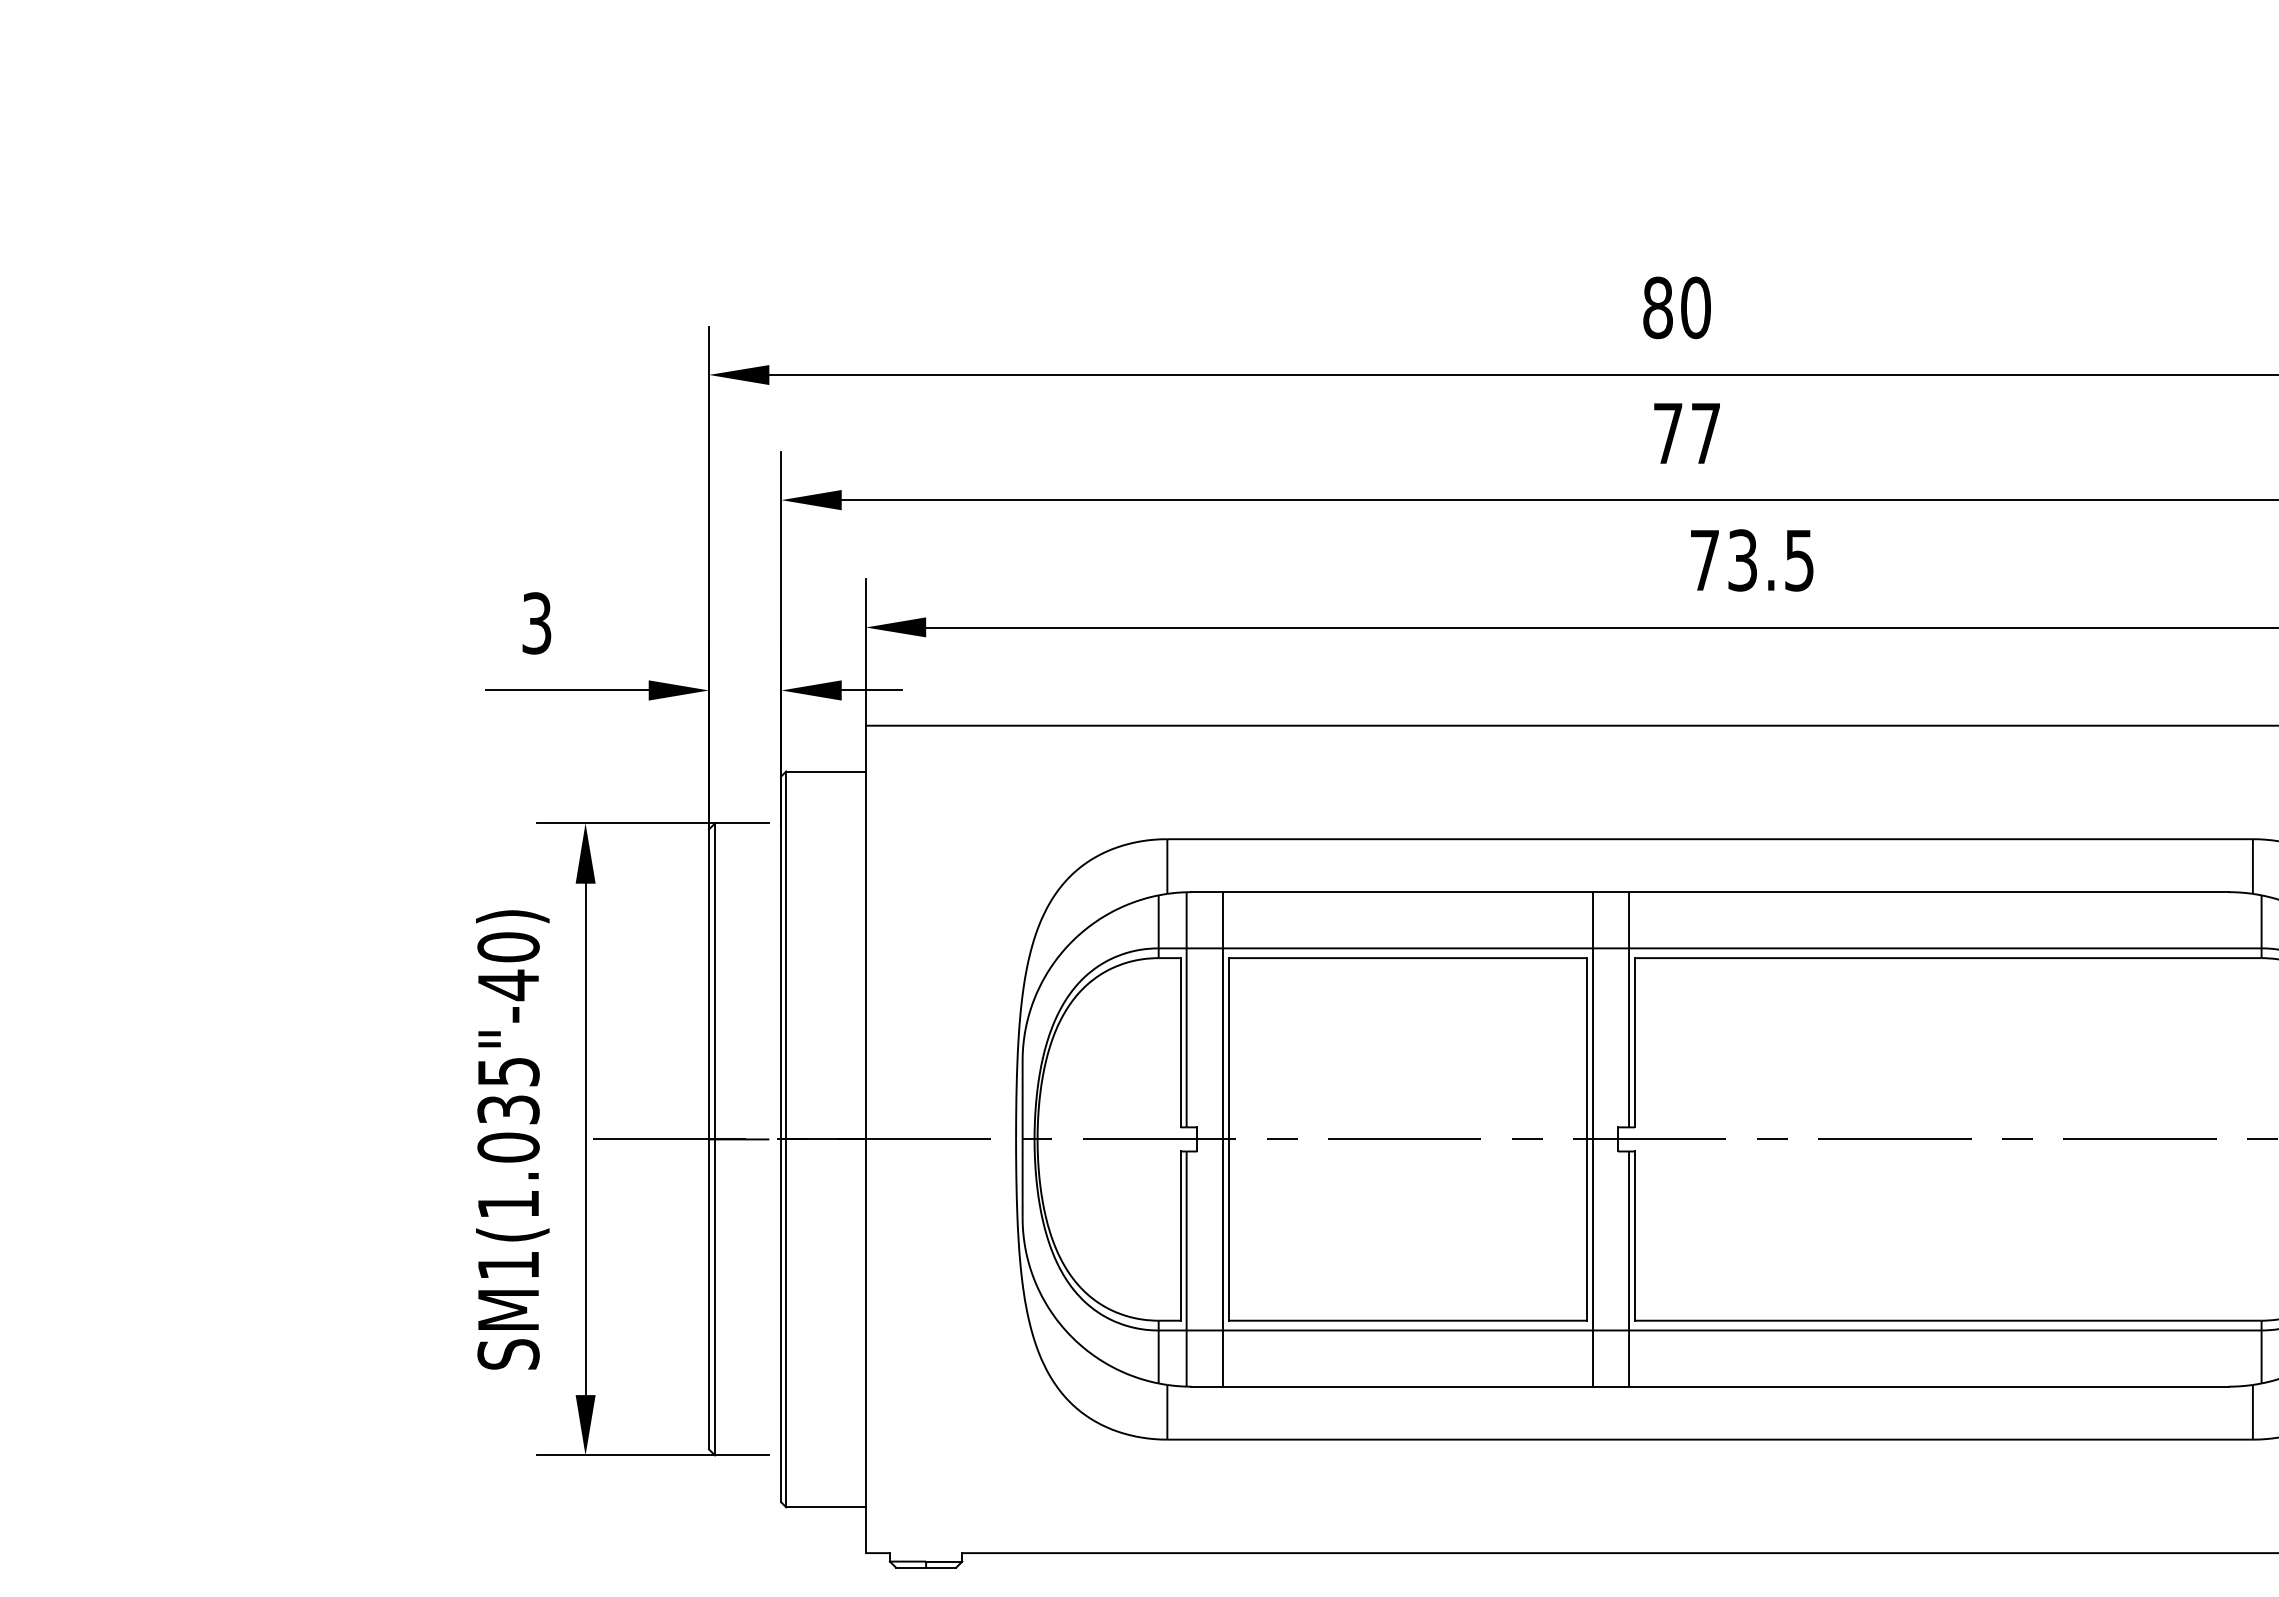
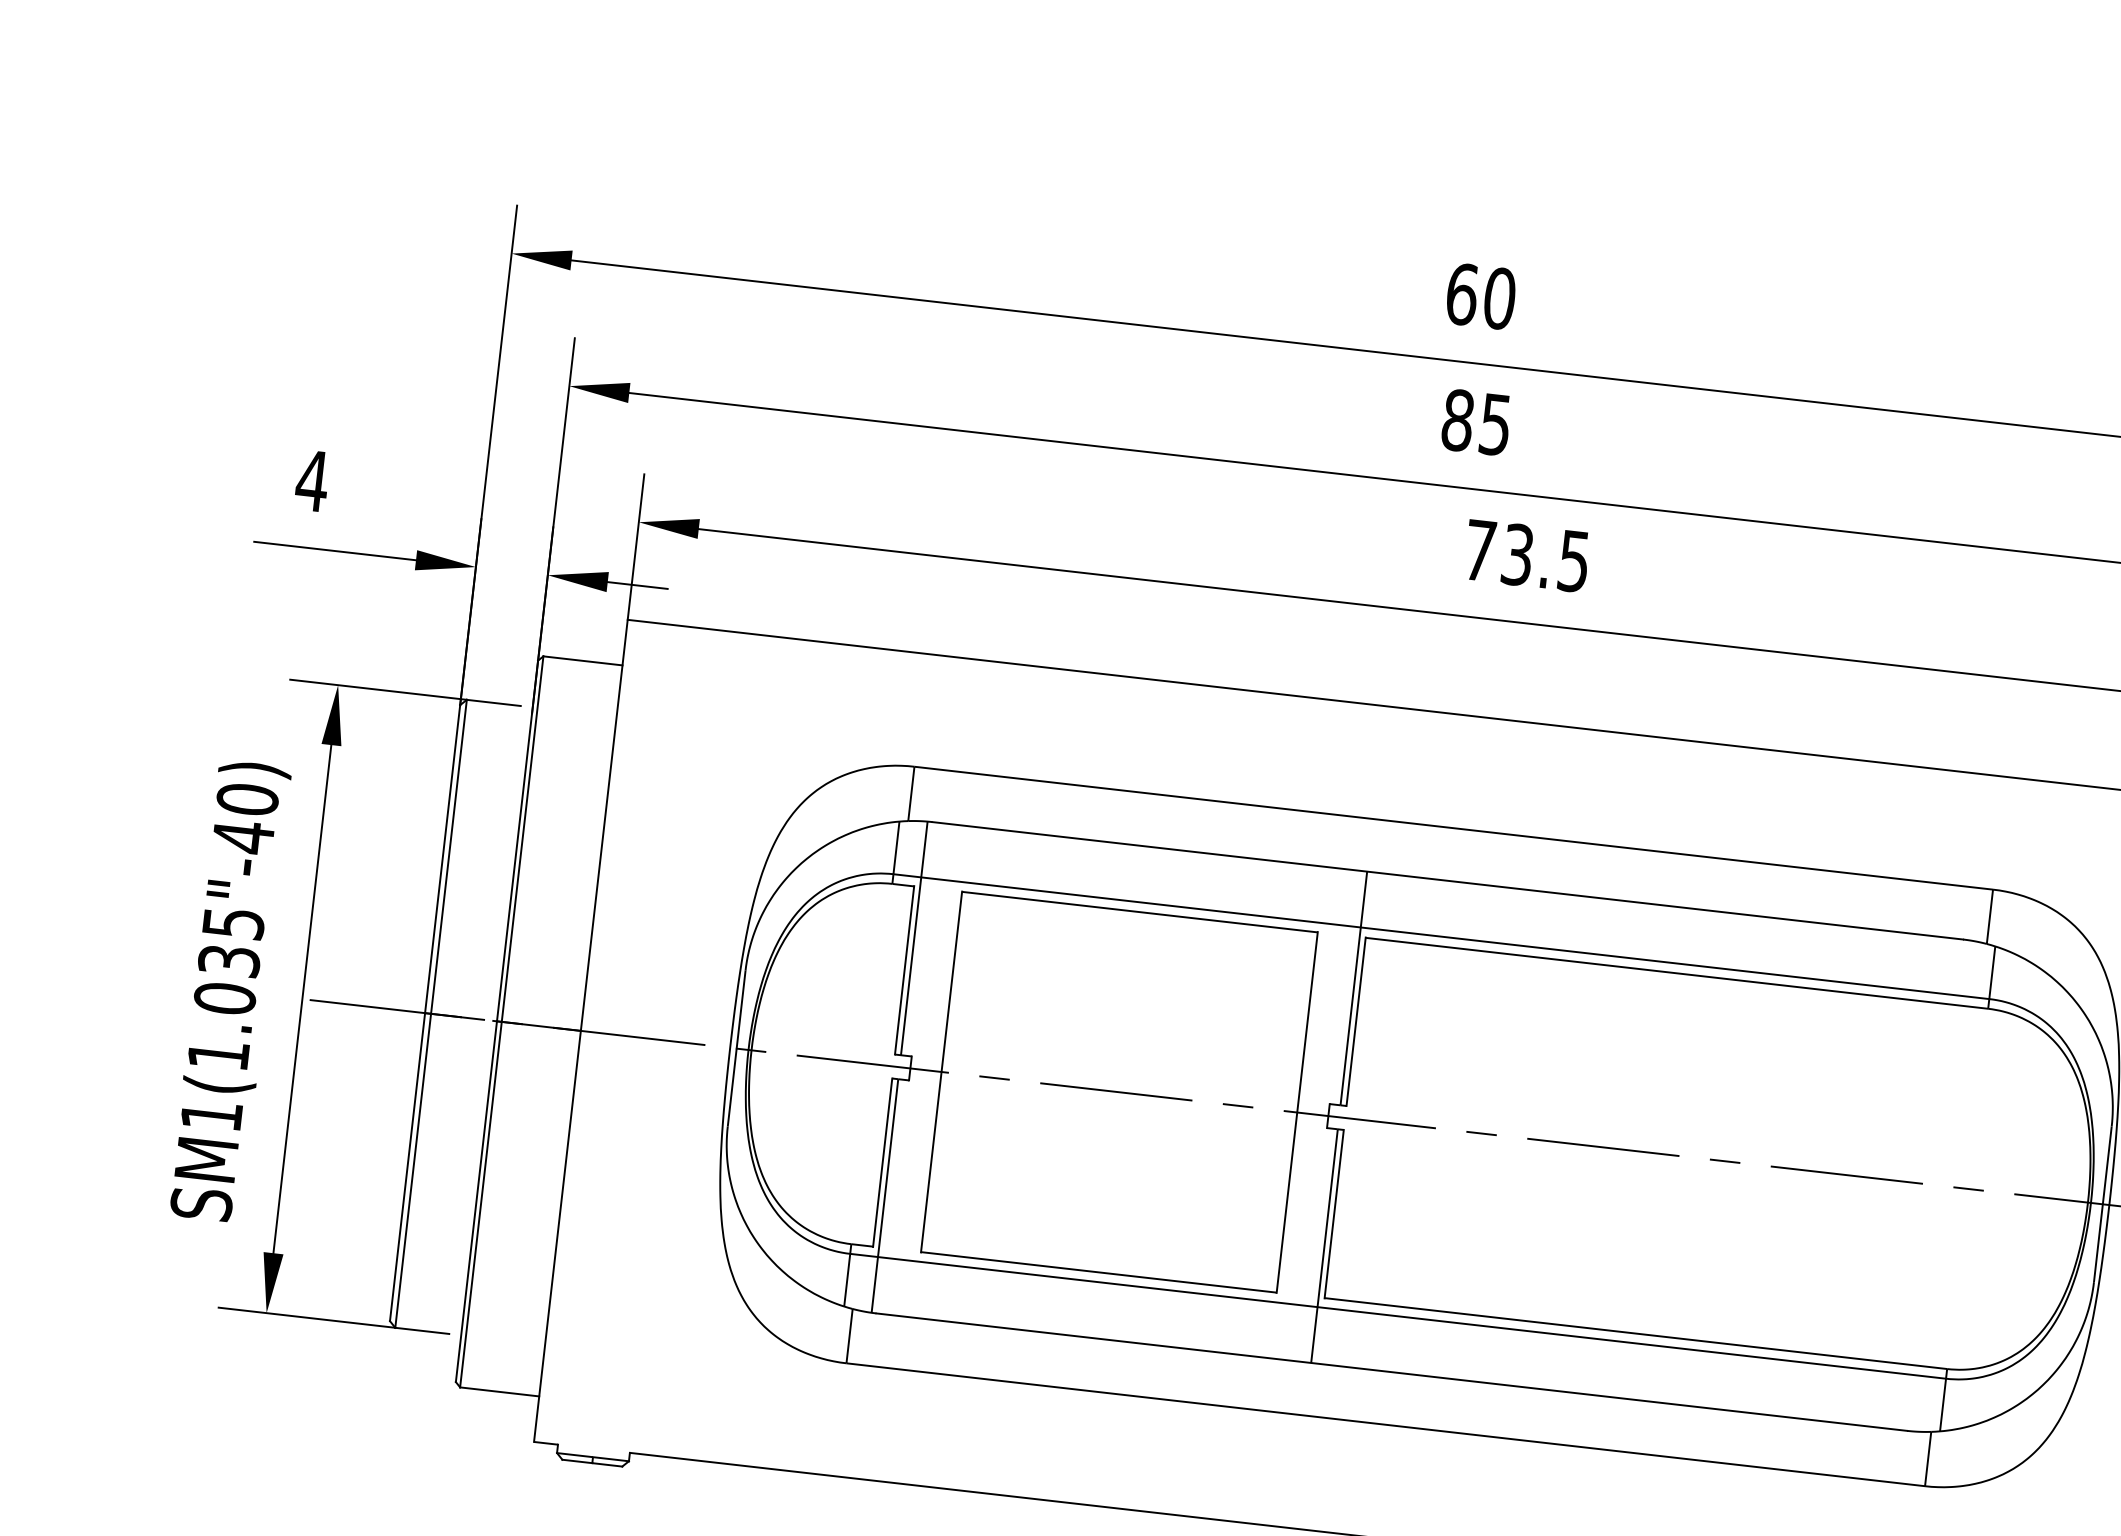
text: (1658, 307) -> (1462, 294), 80 -> 60
text: (1686, 433) -> (1476, 422), 77 -> 85
text: (536, 623) -> (312, 481), 3 -> 4
line: (1222, 1139) -> (935, 1071), removed
line: (1592, 1139) -> (1302, 1113), removed

